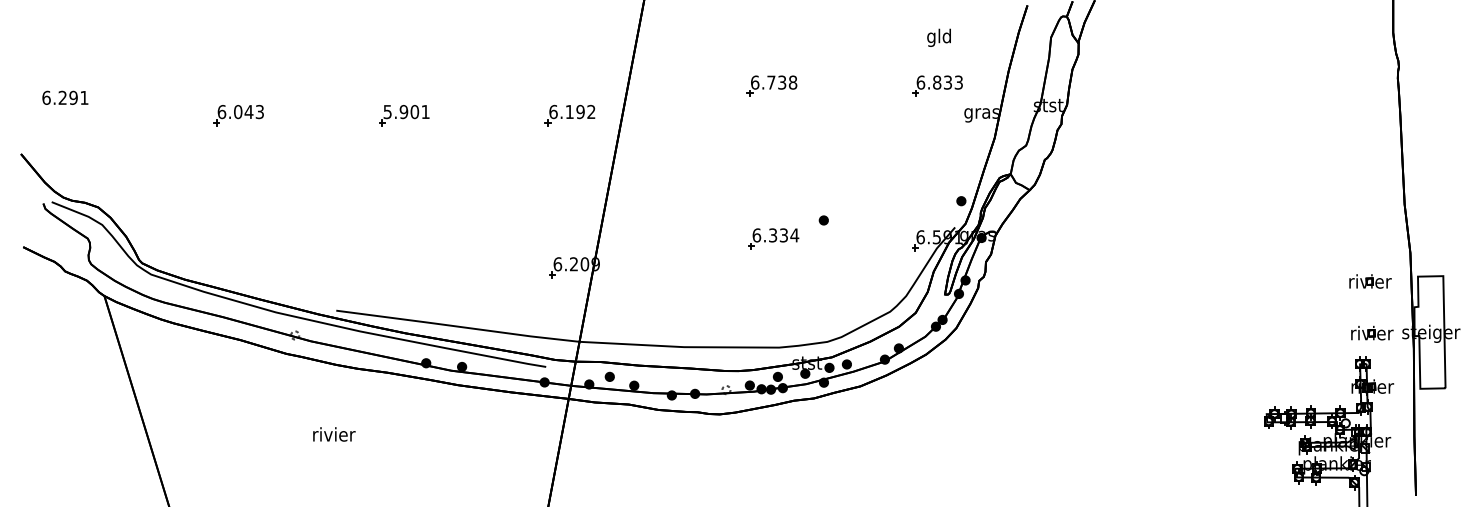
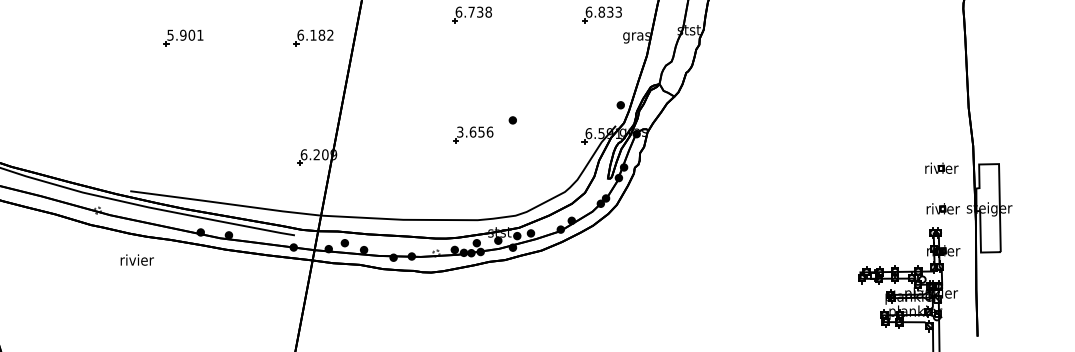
text: (580, 112) -> (321, 35), 6.192 -> 6.182
part: (238, 115) -> (53, 38), removed
text: (775, 235) -> (474, 132), 6.334 -> 3.656
text: (334, 434) -> (137, 260), moved

